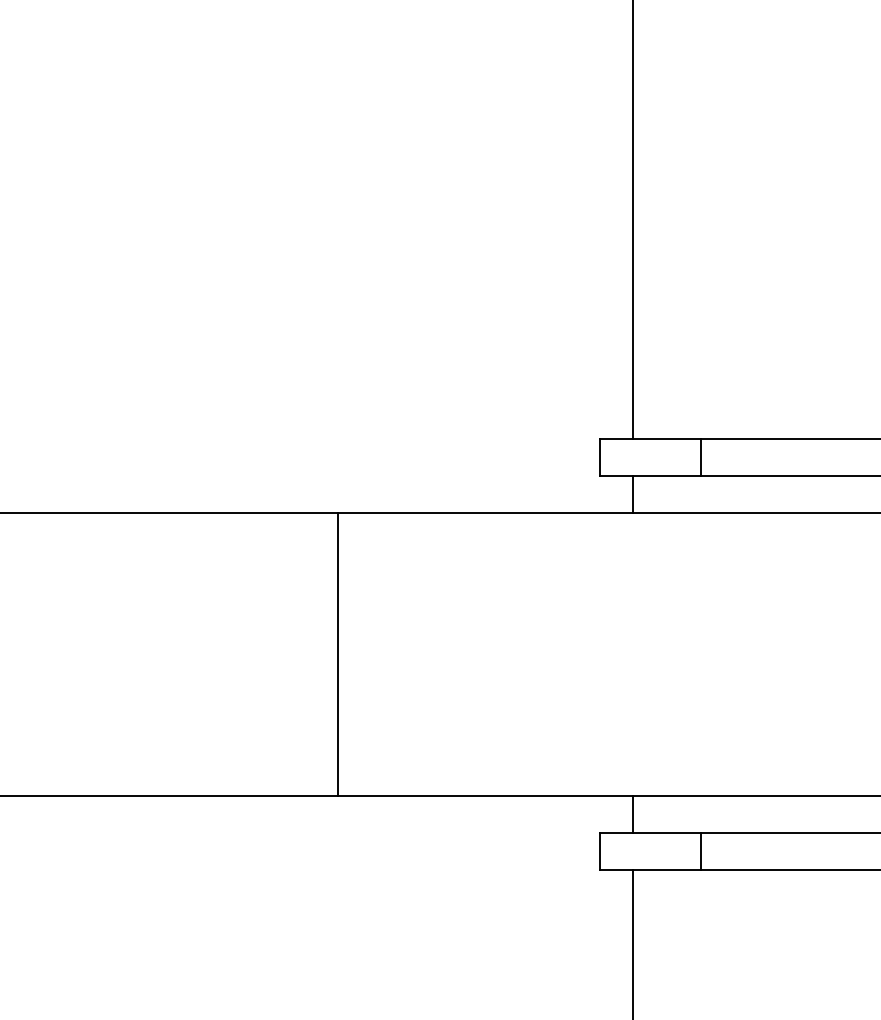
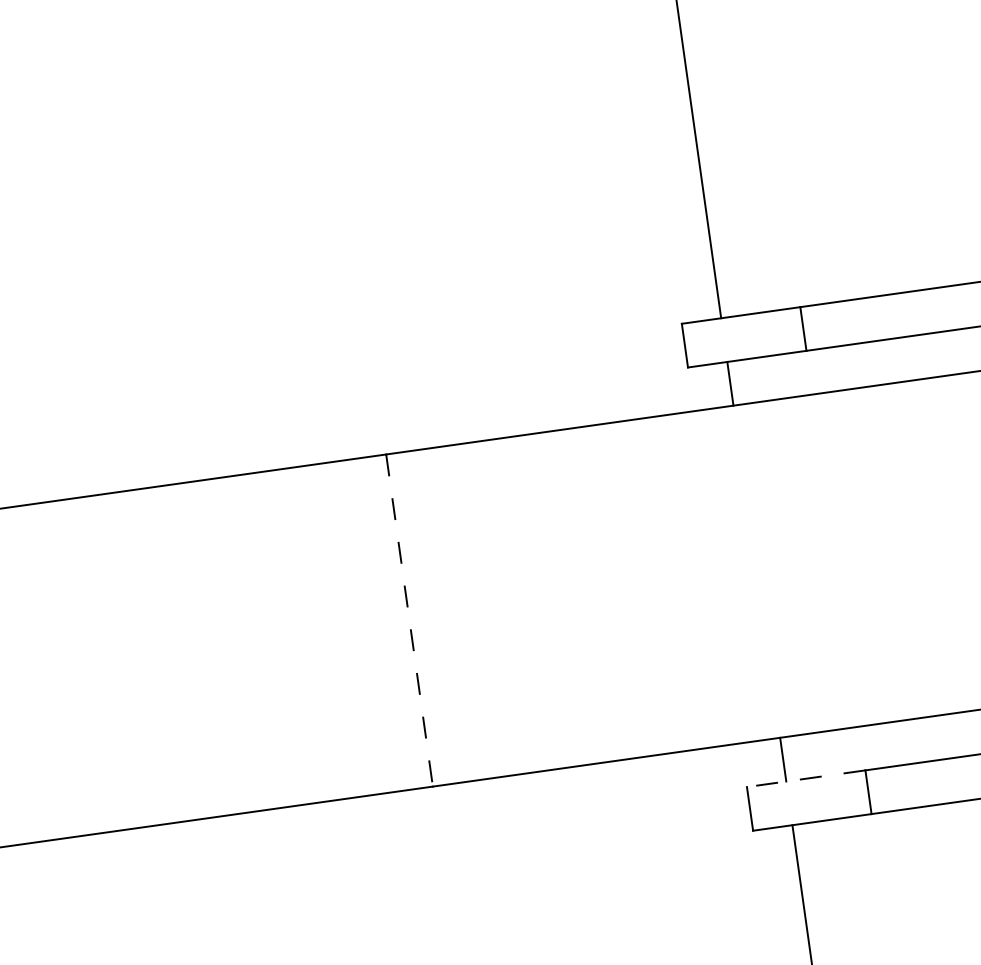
line: (338, 655) -> (410, 621), solid -> dashed
line: (649, 832) -> (805, 778), solid -> dashed

